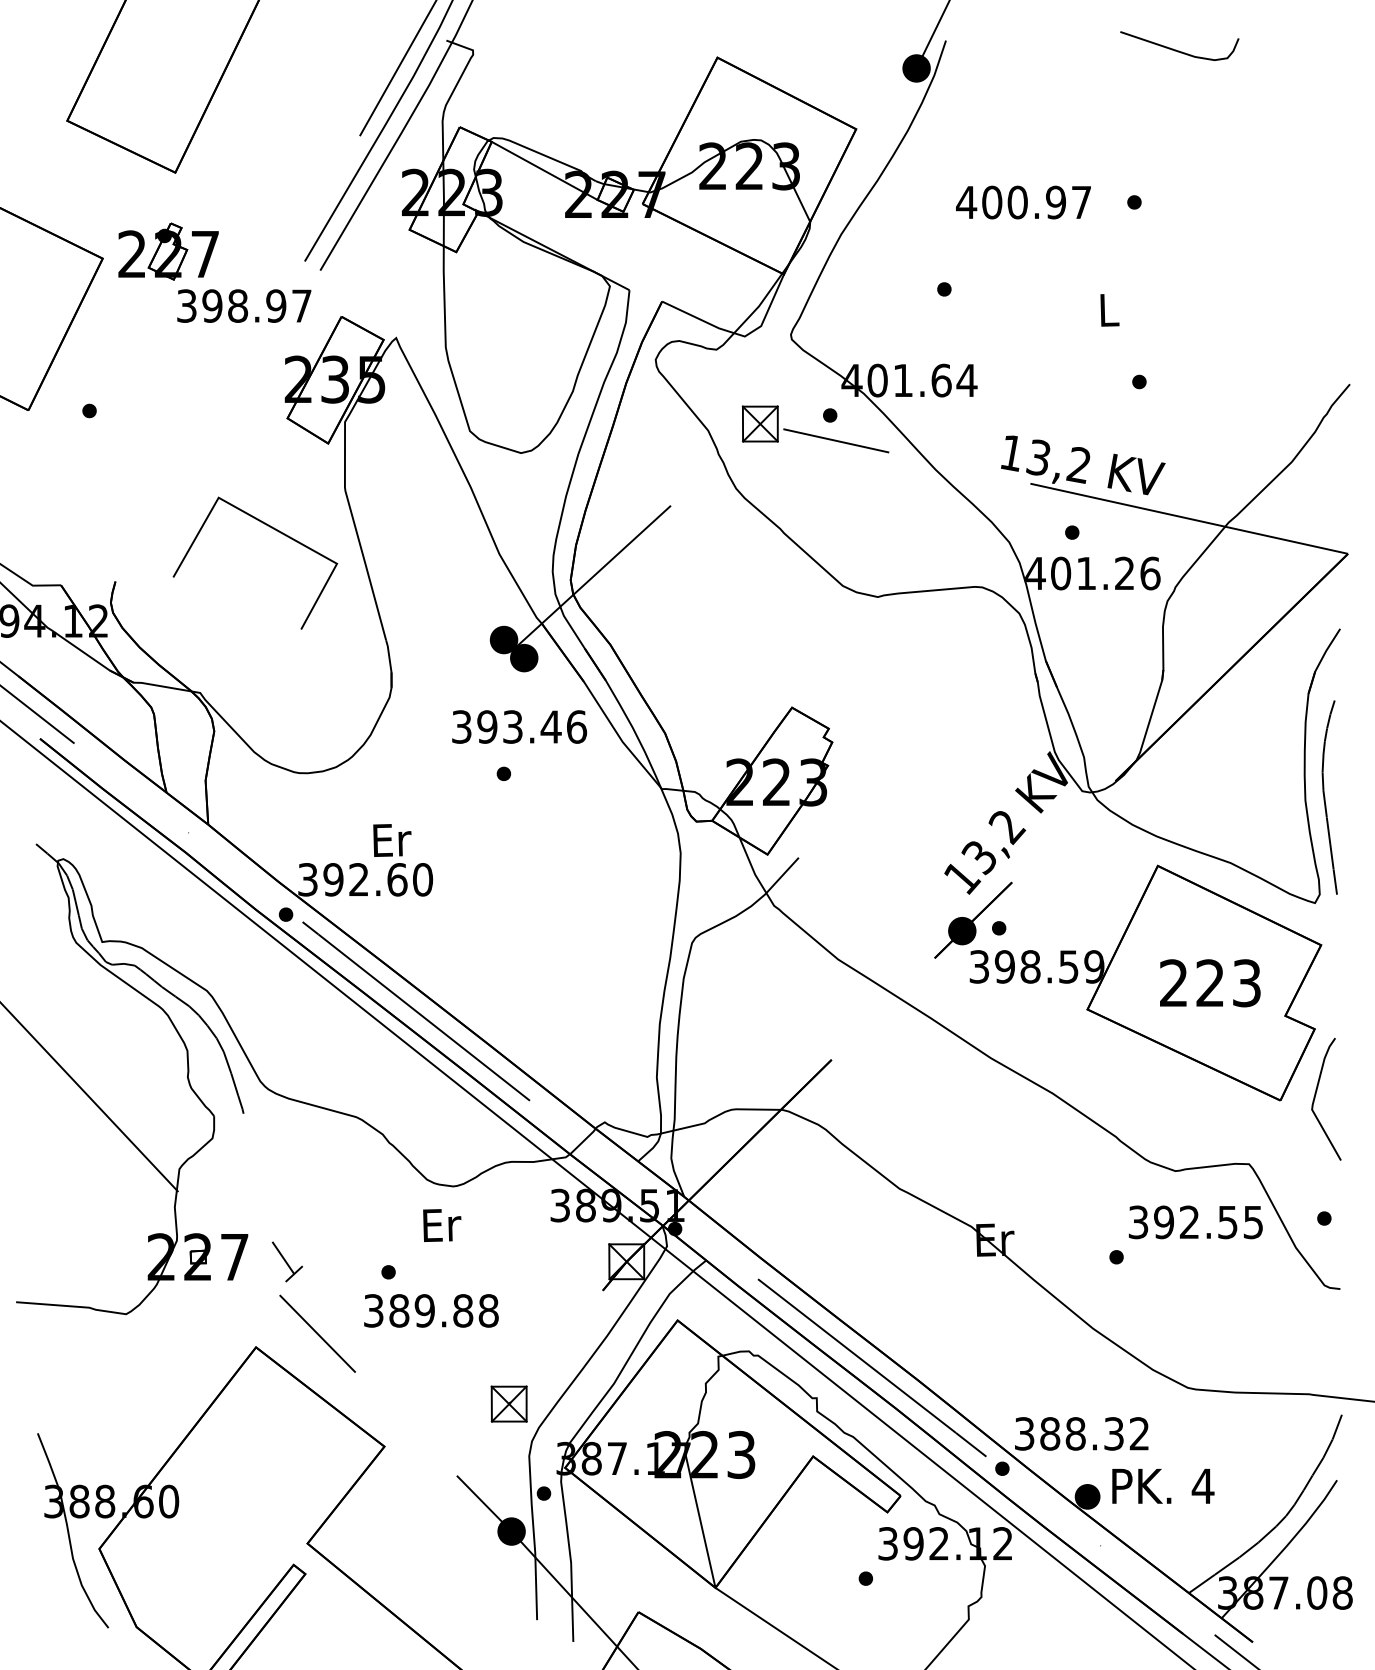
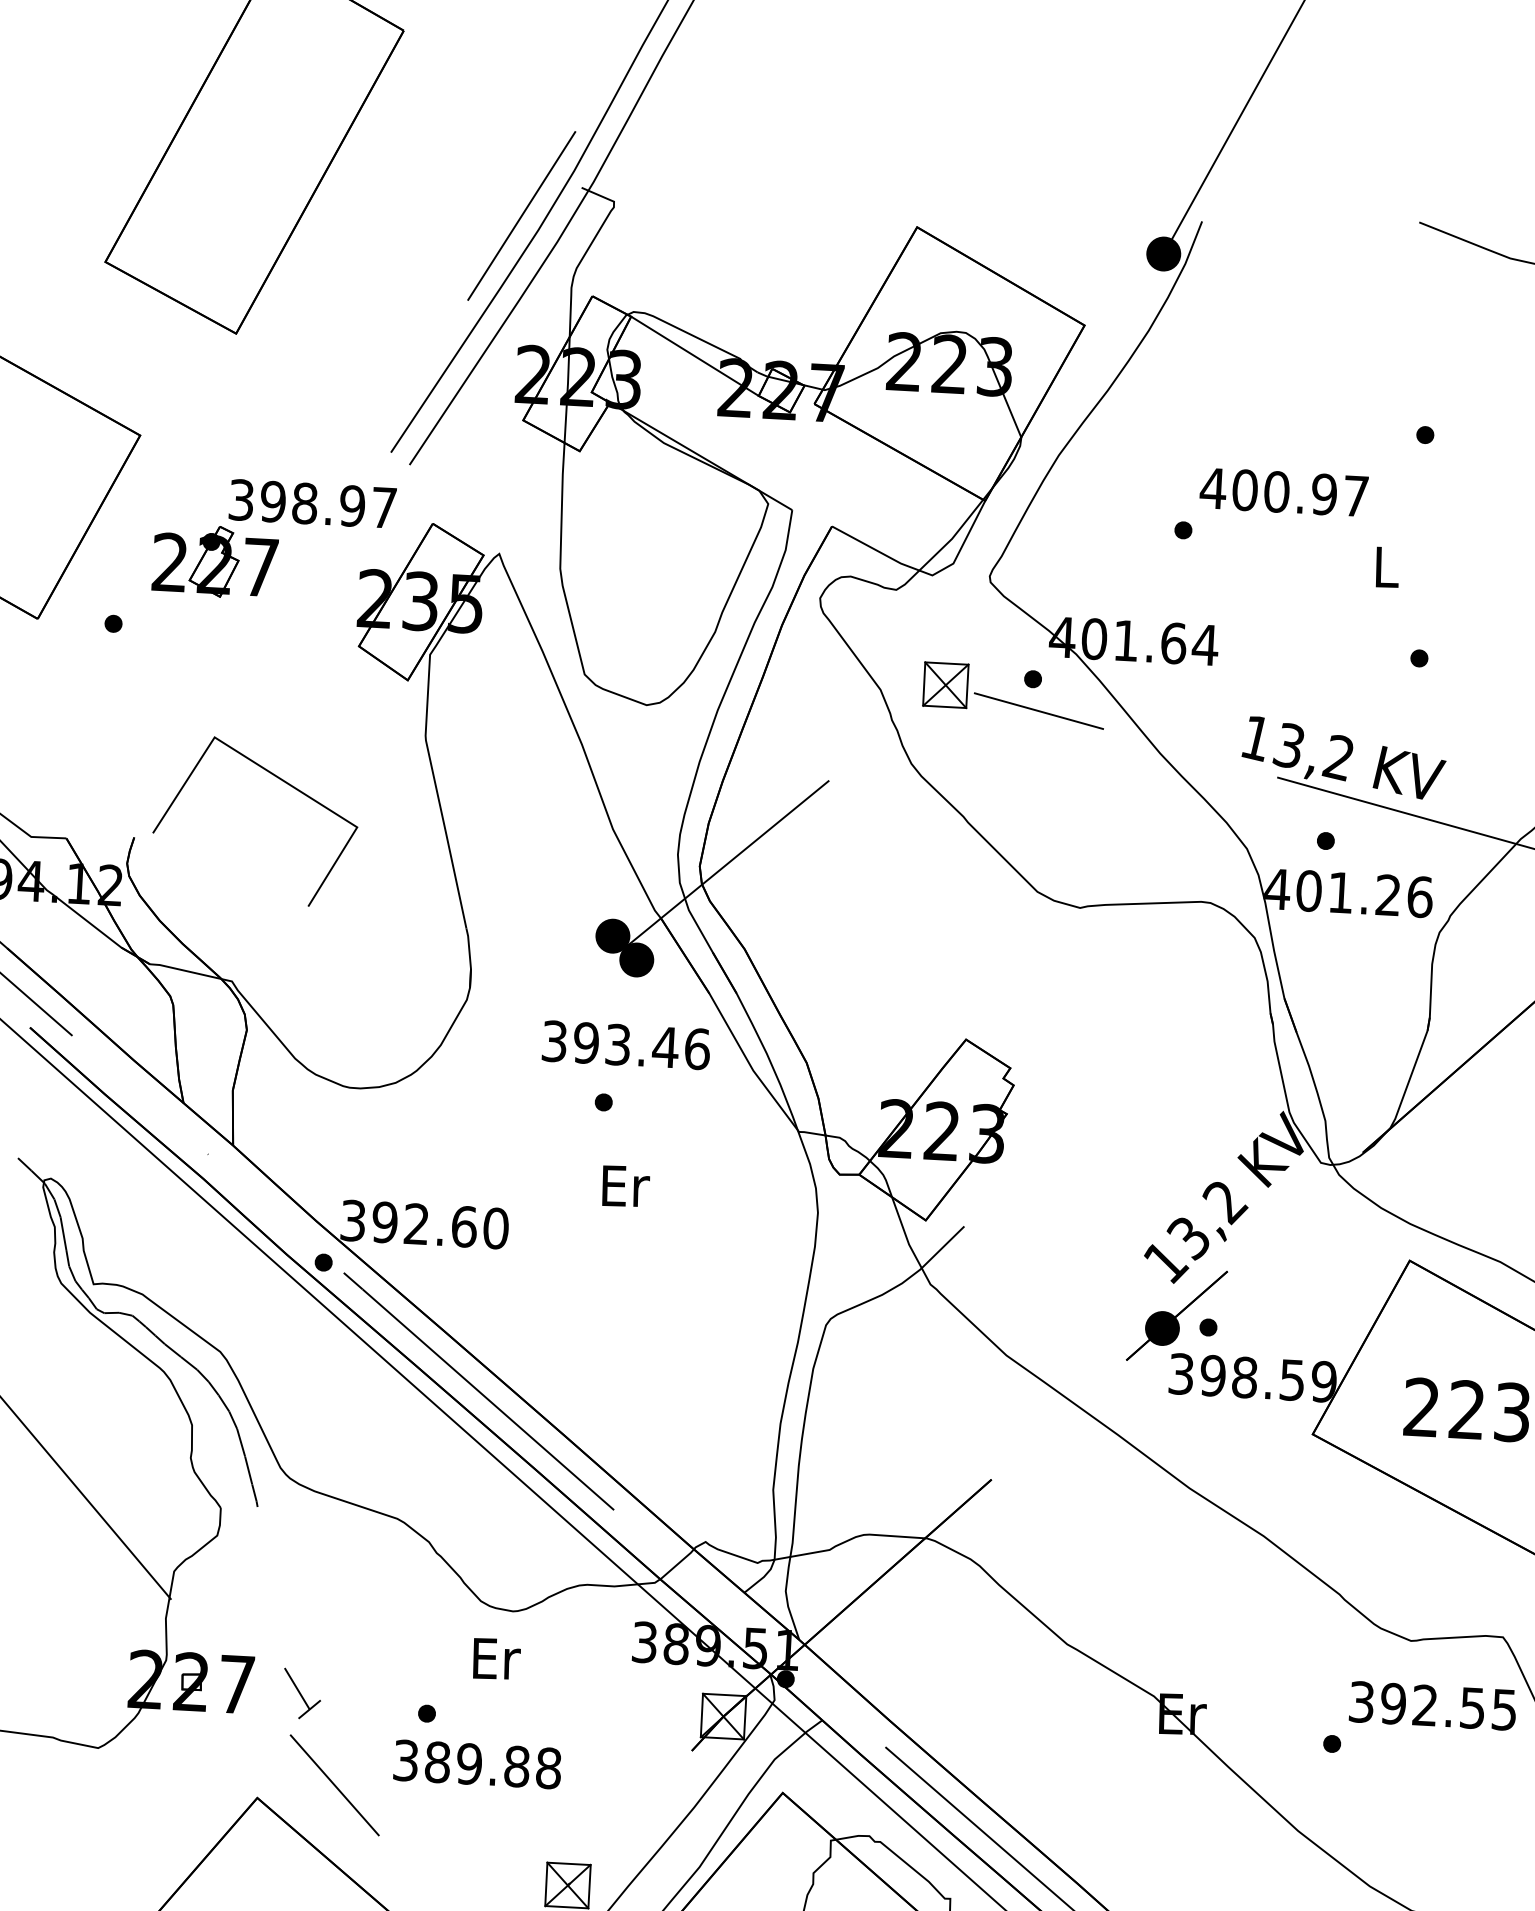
text: (1023, 202) -> (1284, 492), moved
part: (168, 251) -> (215, 561), moved
line: (271, 528) -> (278, 779), moved
text: (392, 840) -> (626, 1186), moved

